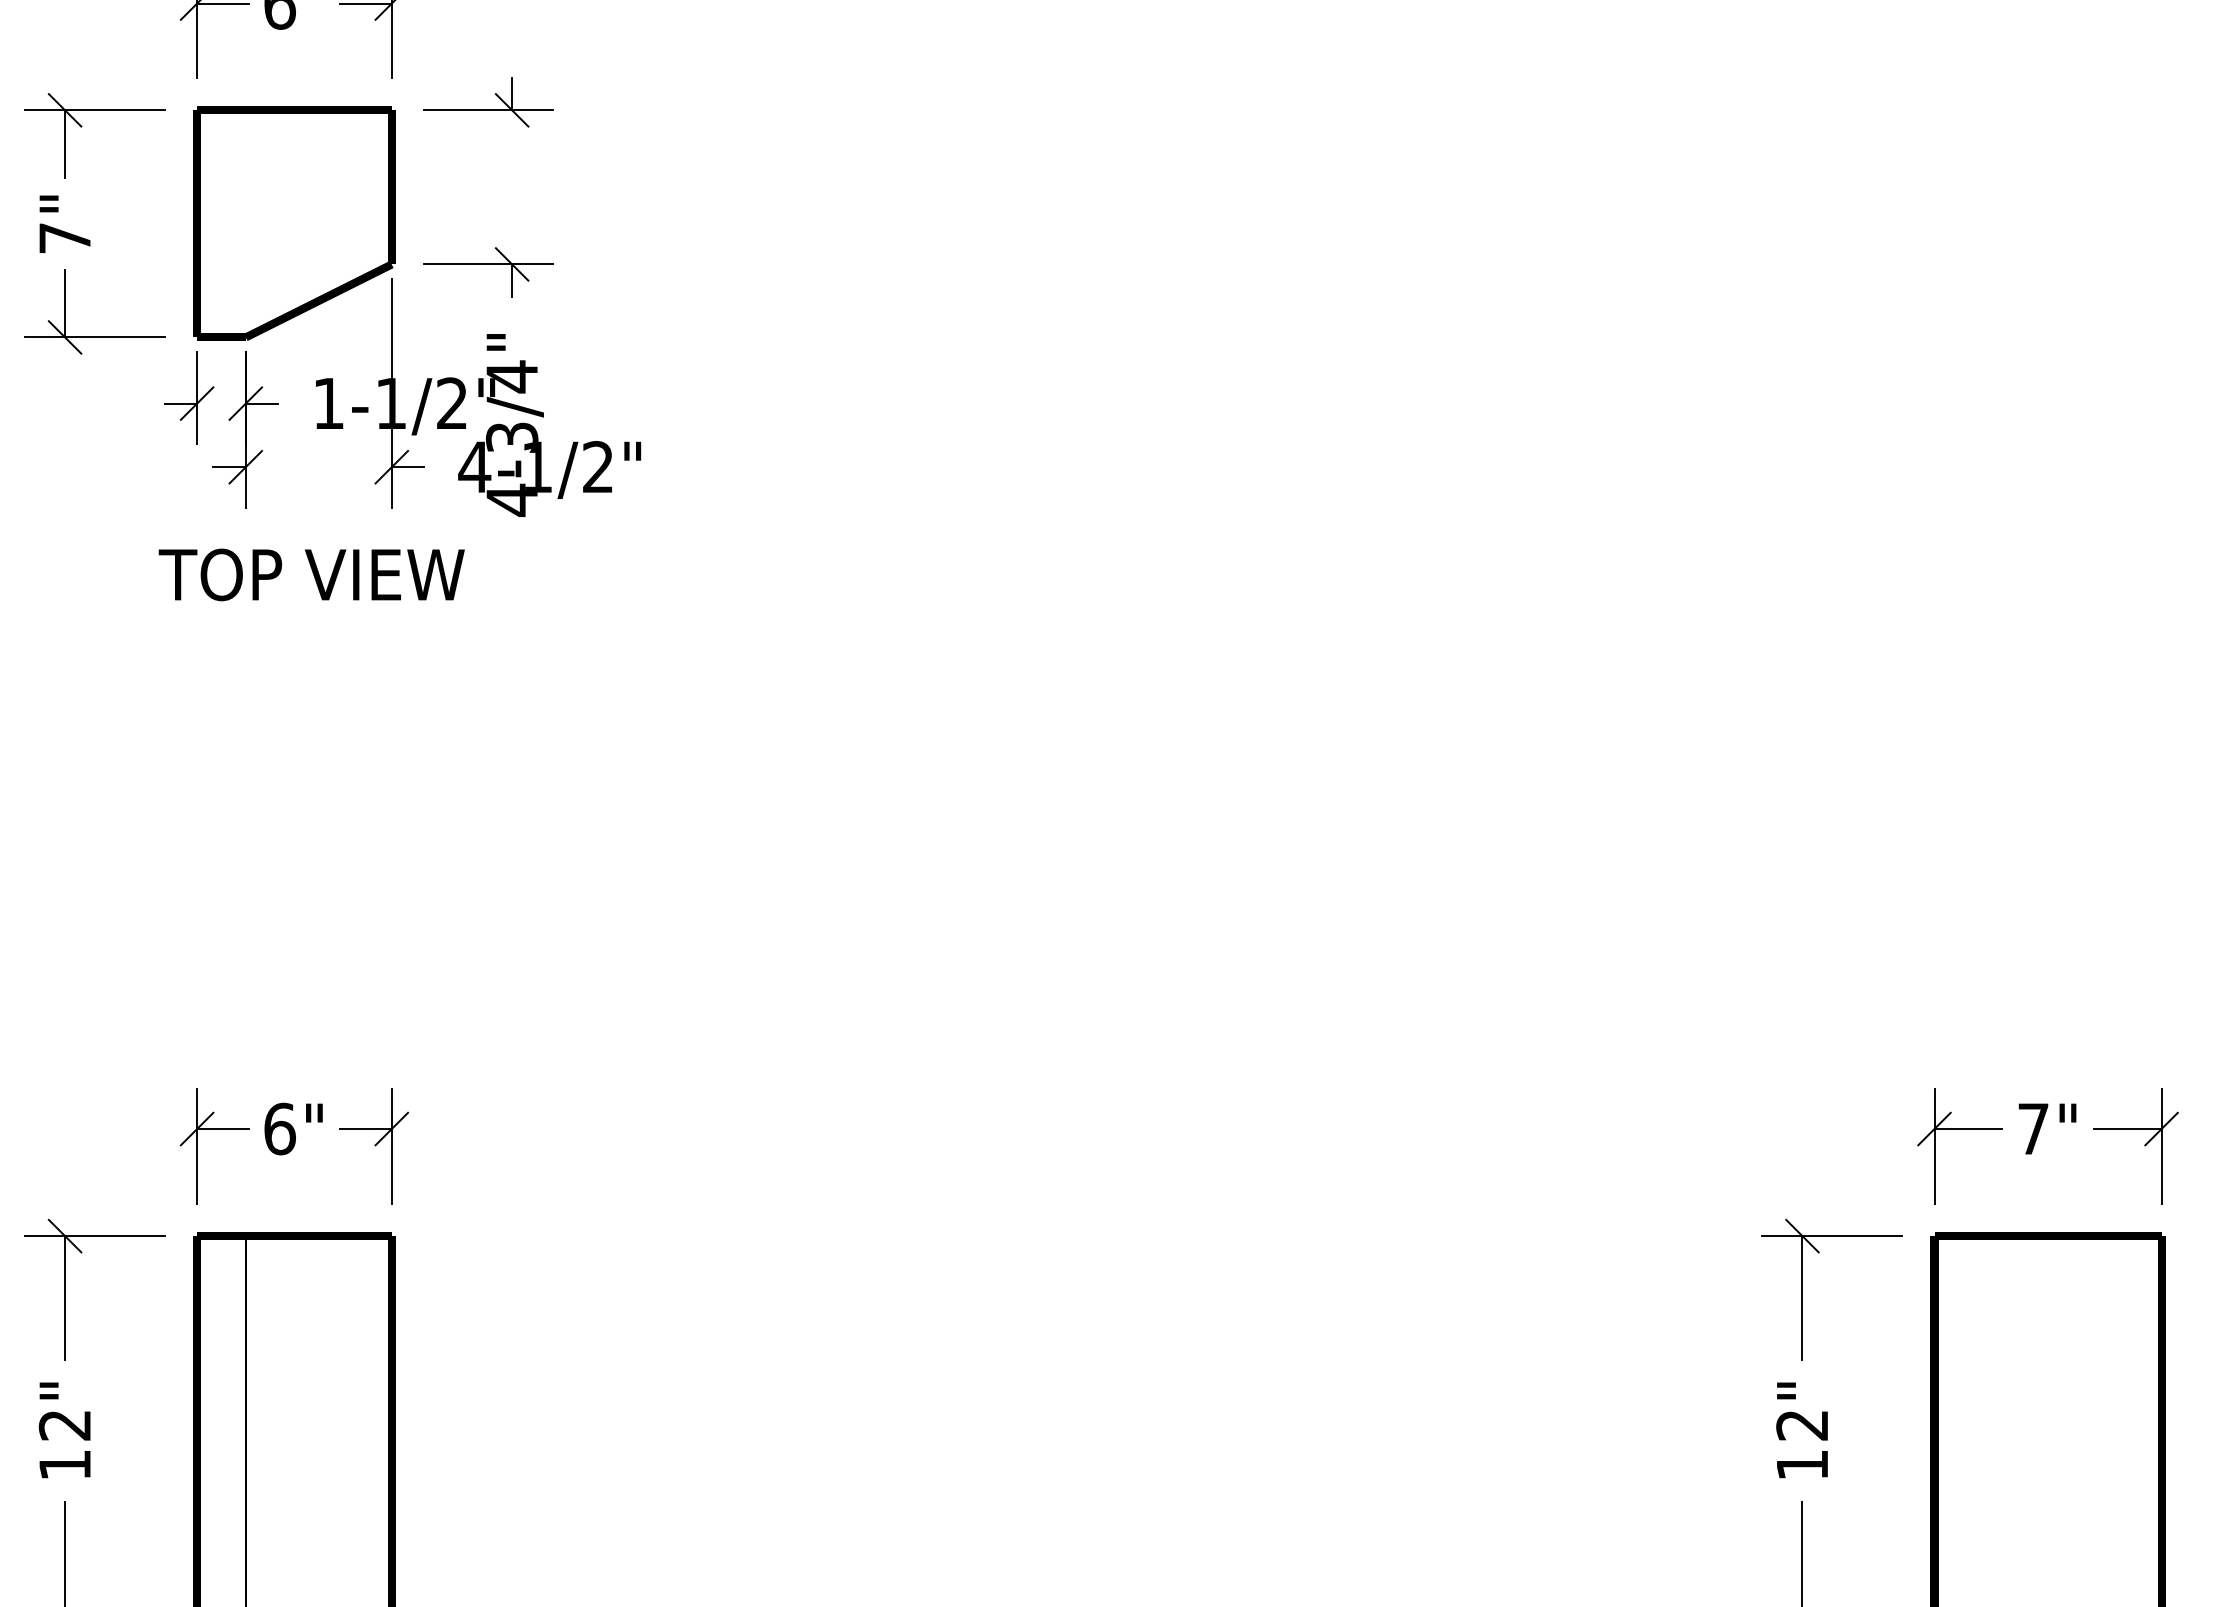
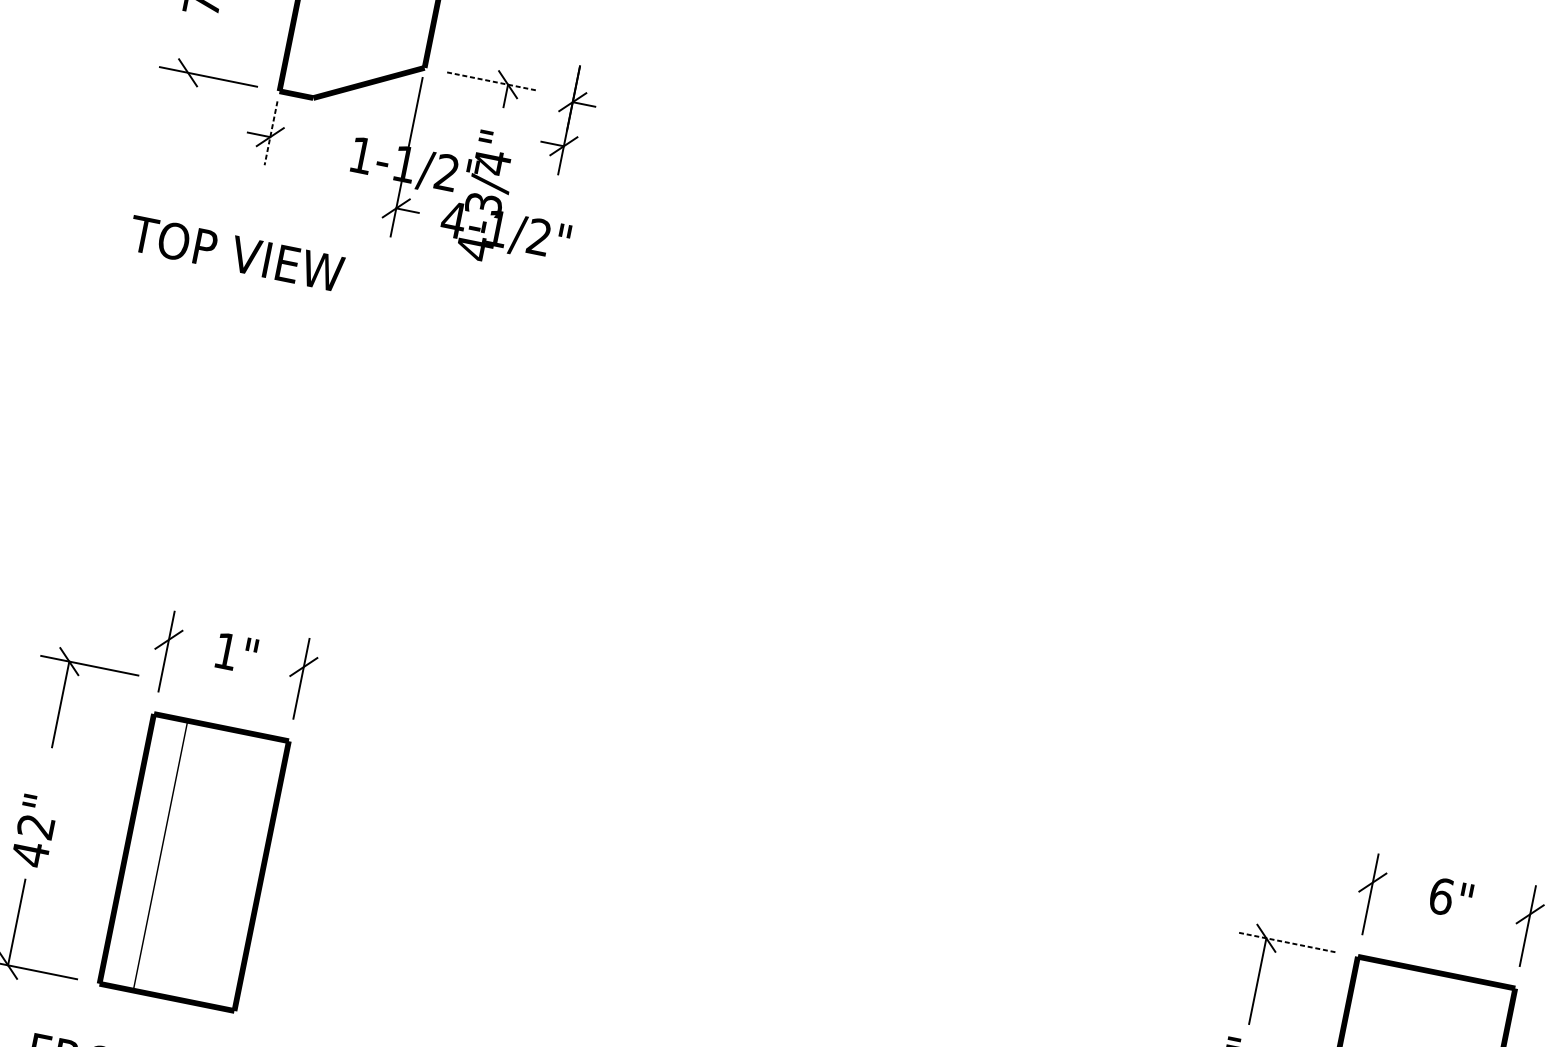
line: (488, 264) -> (491, 81), solid -> dashed
line: (65, 303) -> (193, 49), removed
line: (197, 398) -> (271, 133), solid -> dashed
part: (245, 429) -> (568, 120), moved
text: (311, 574) -> (236, 253), moved
text: (279, 1128) -> (226, 650), 6" -> 1"
text: (2033, 1128) -> (1441, 896), 7" -> 6"
line: (222, 1129) -> (186, 643), removed
line: (365, 1129) -> (285, 663), removed
line: (1968, 1129) -> (1396, 887), removed
line: (2127, 1129) -> (1506, 909), removed
line: (1831, 1236) -> (1286, 942), solid -> dashed
part: (65, 1289) -> (62, 698), moved
text: (64, 1464) -> (30, 853), 12" -> 42"

